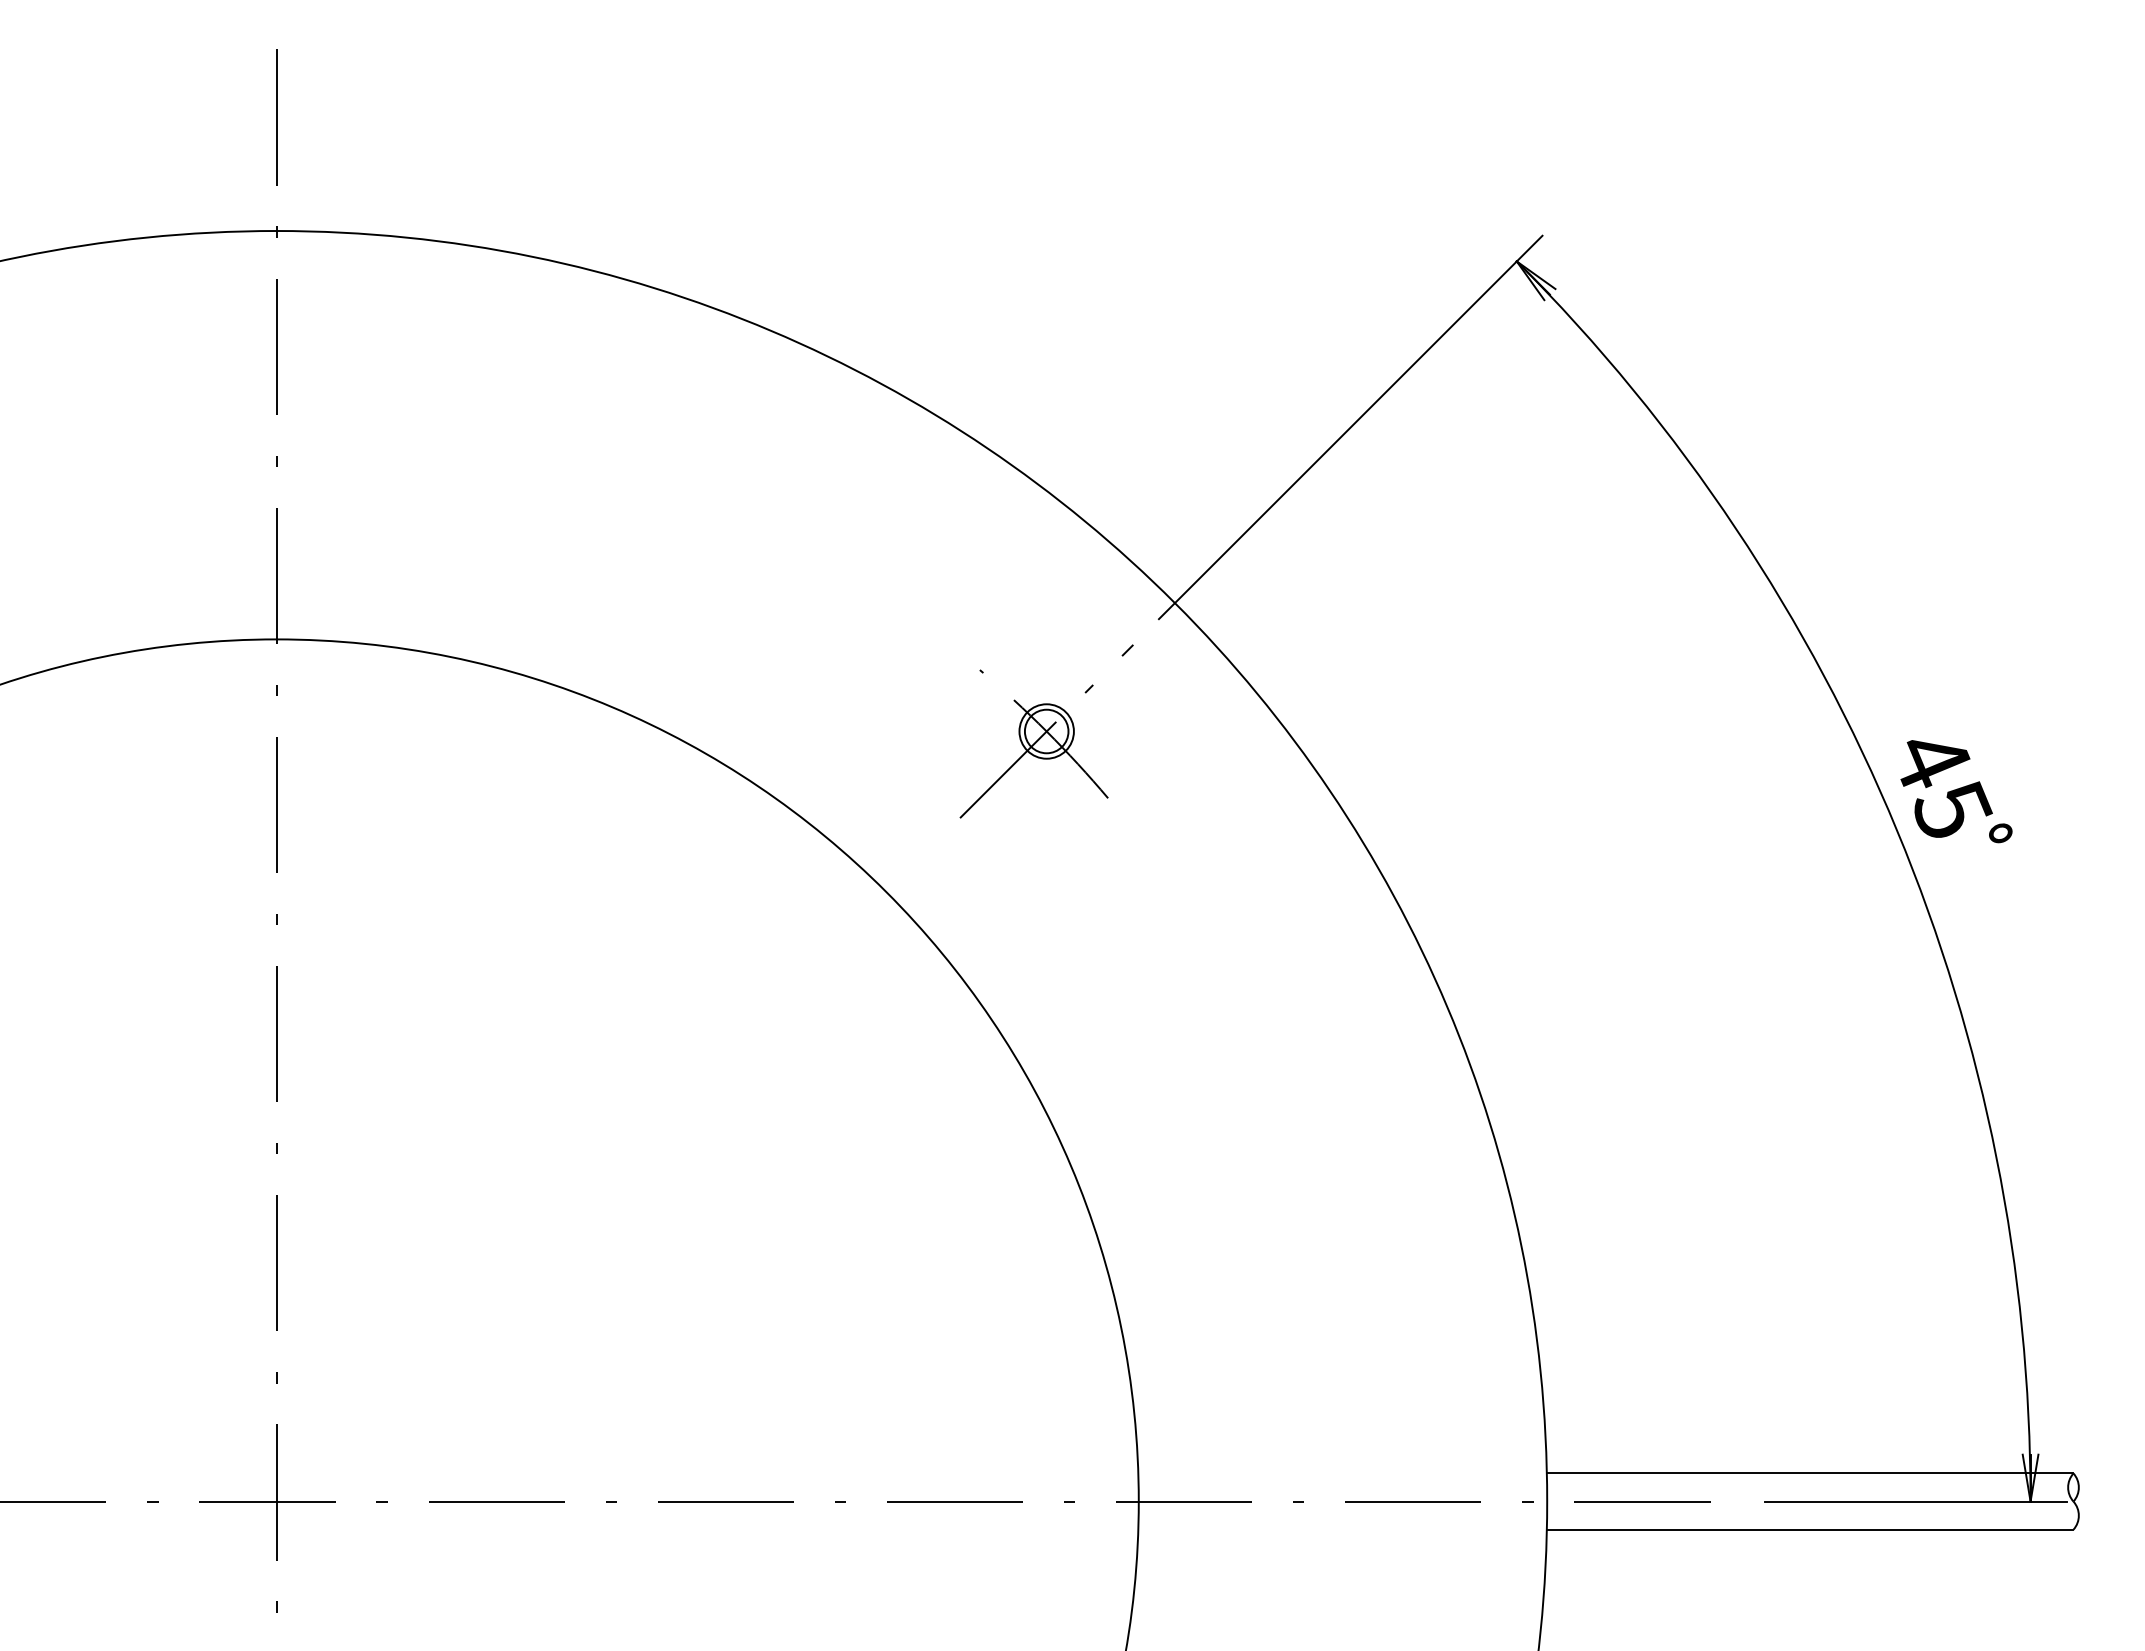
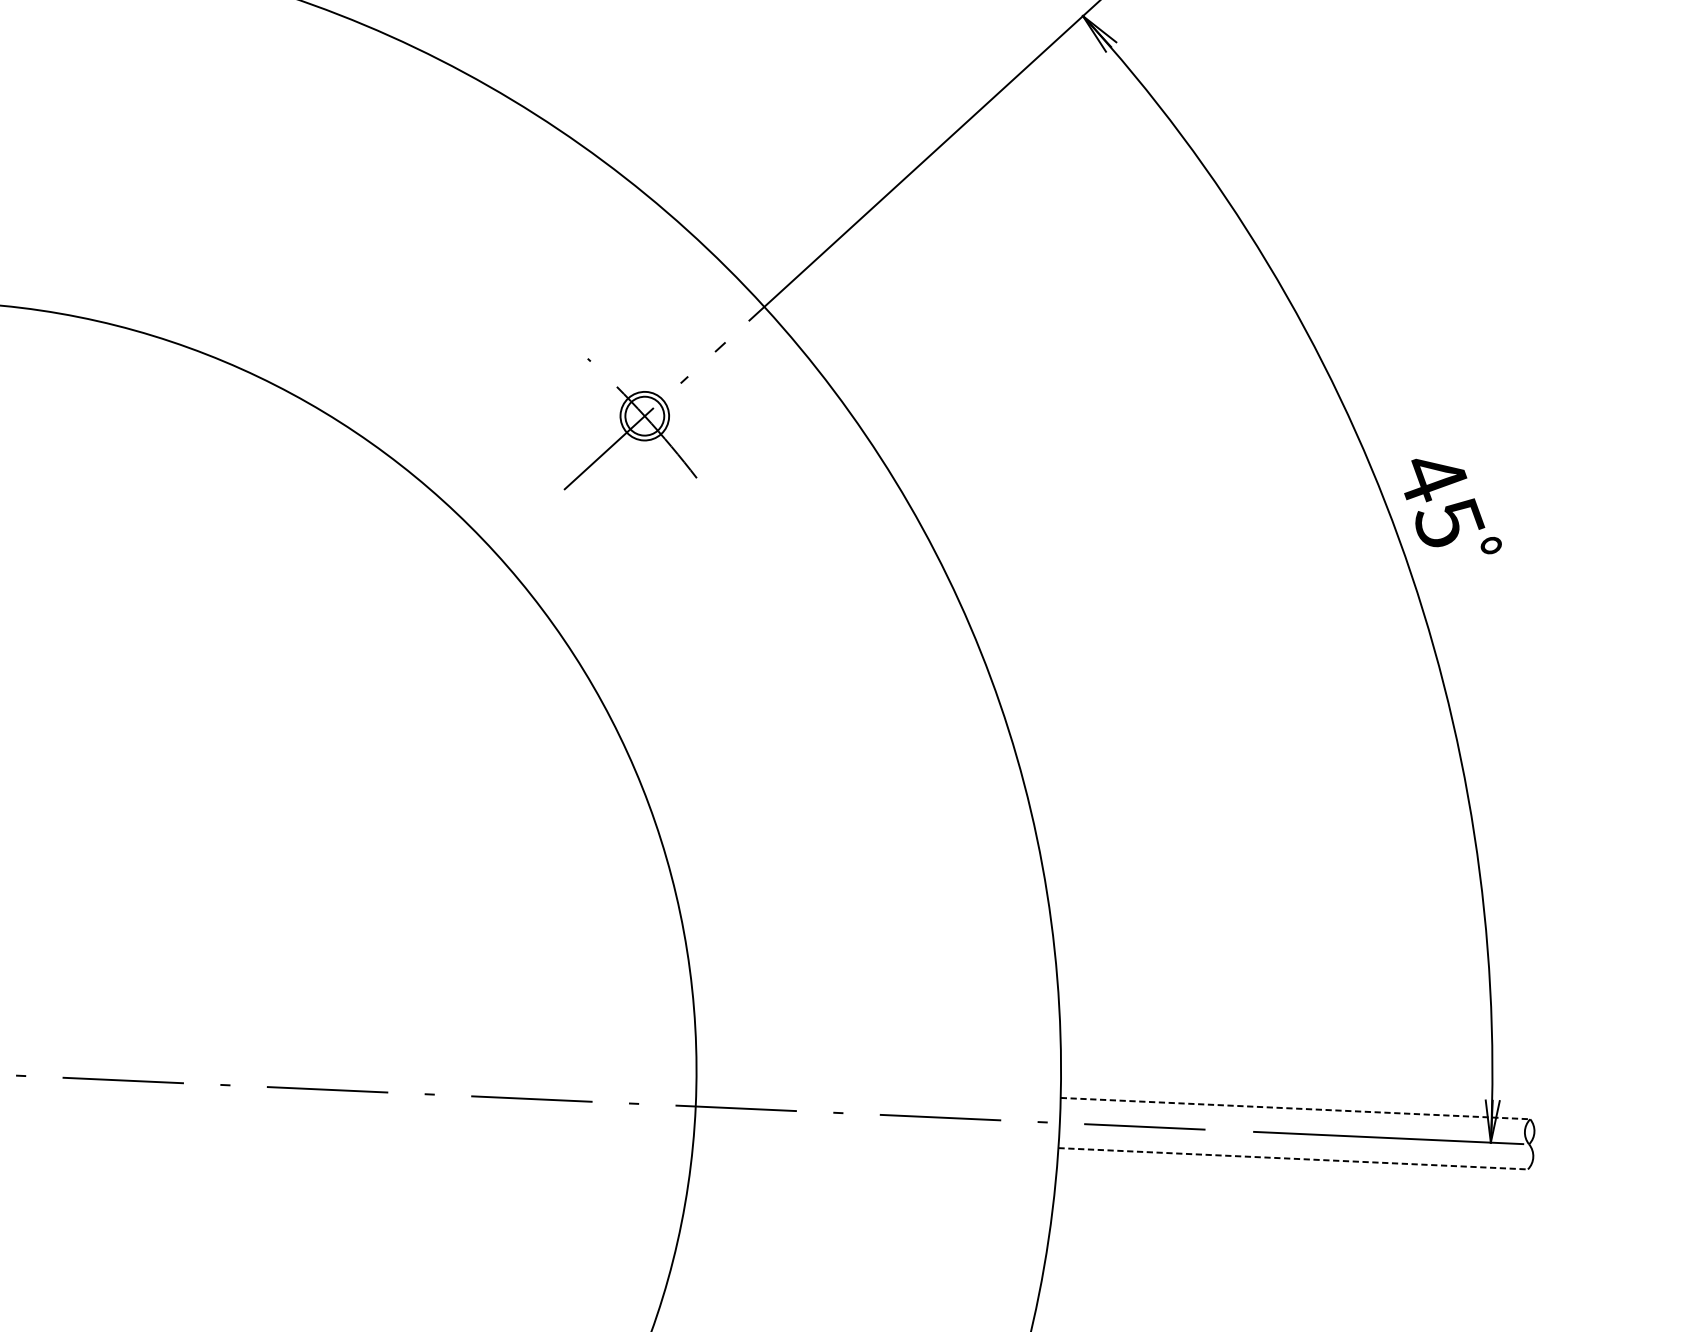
line: (1810, 1473) -> (1295, 1108), solid -> dashed
line: (1810, 1529) -> (1293, 1158), solid -> dashed

